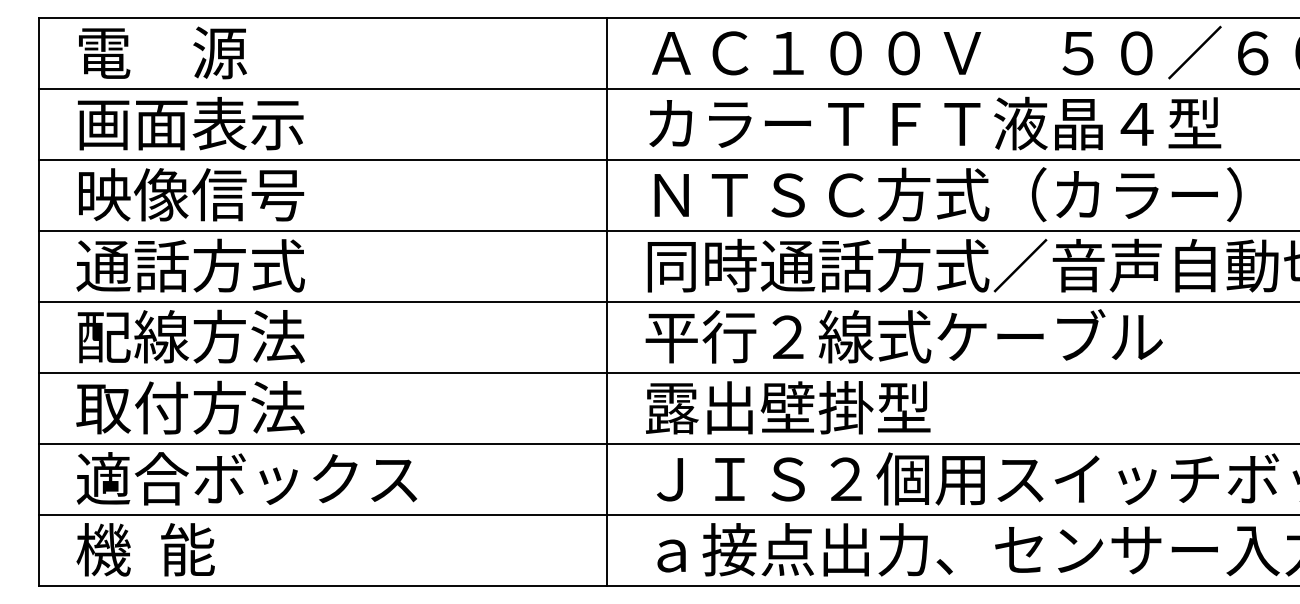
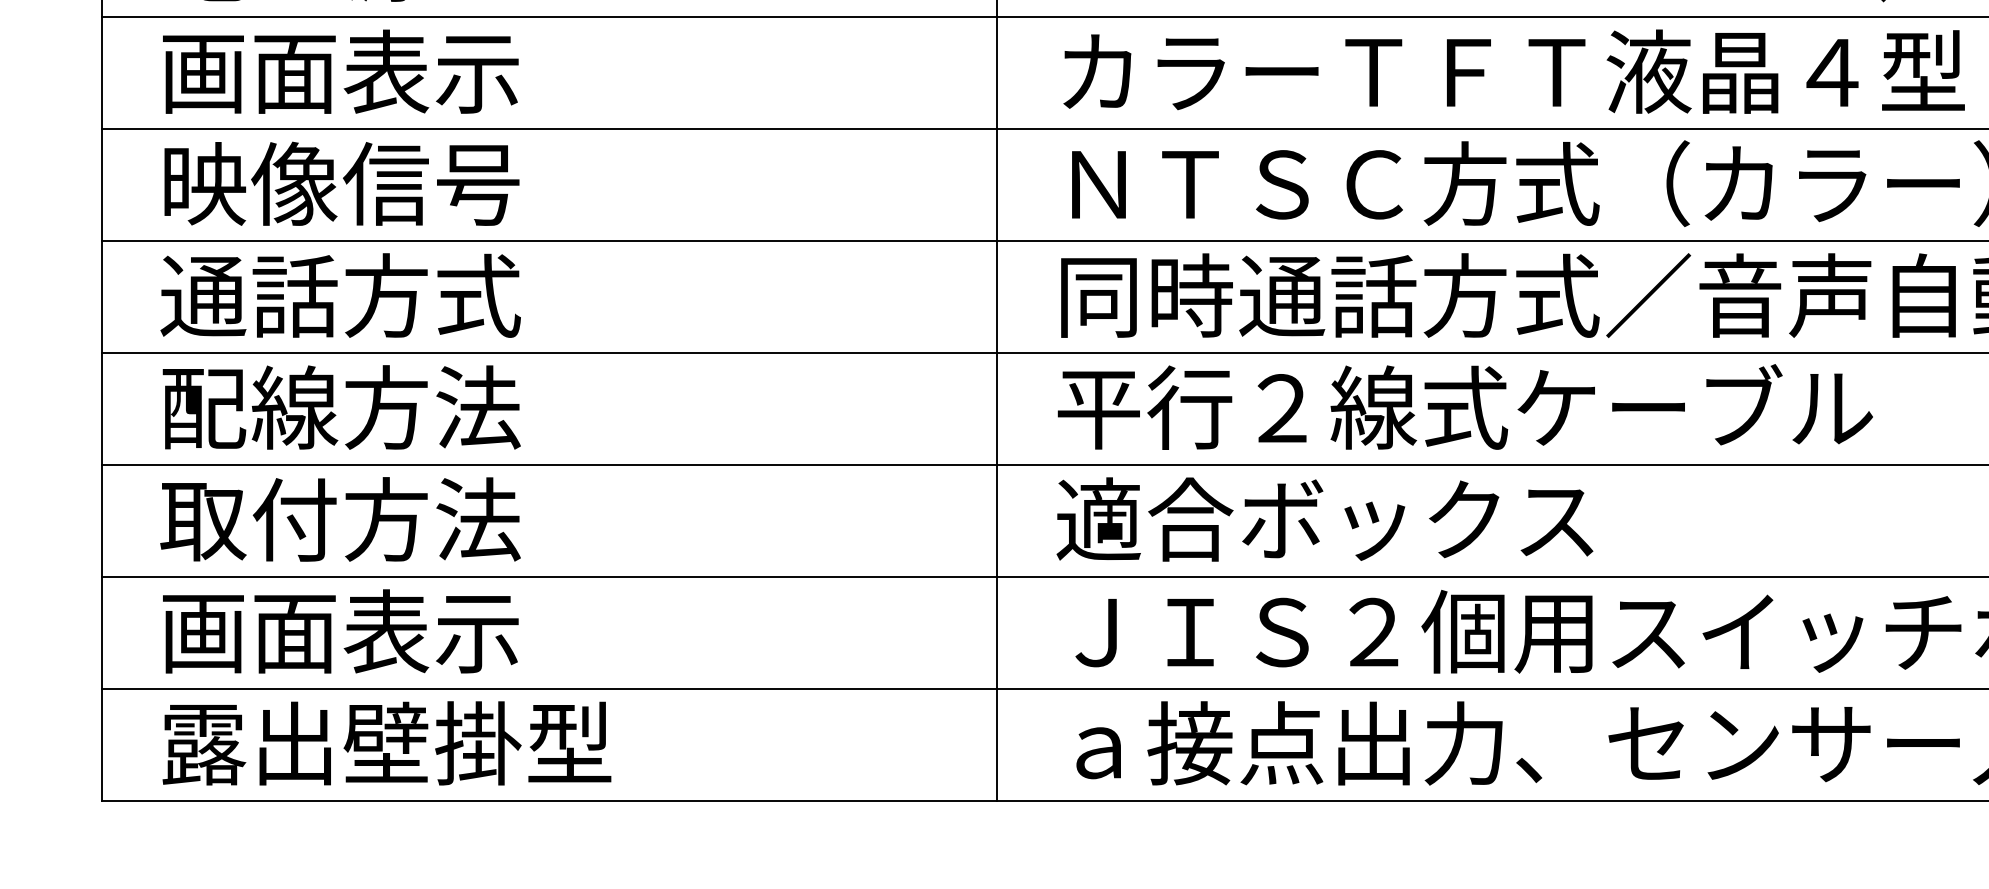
text: (815, 407) -> (1325, 519), 露出壁掛型 -> 適合ボックス
text: (246, 478) -> (428, 631), 適合ボックス -> 画面表示
text: (219, 549) -> (386, 742), 機  能 -> 露出壁掛型

